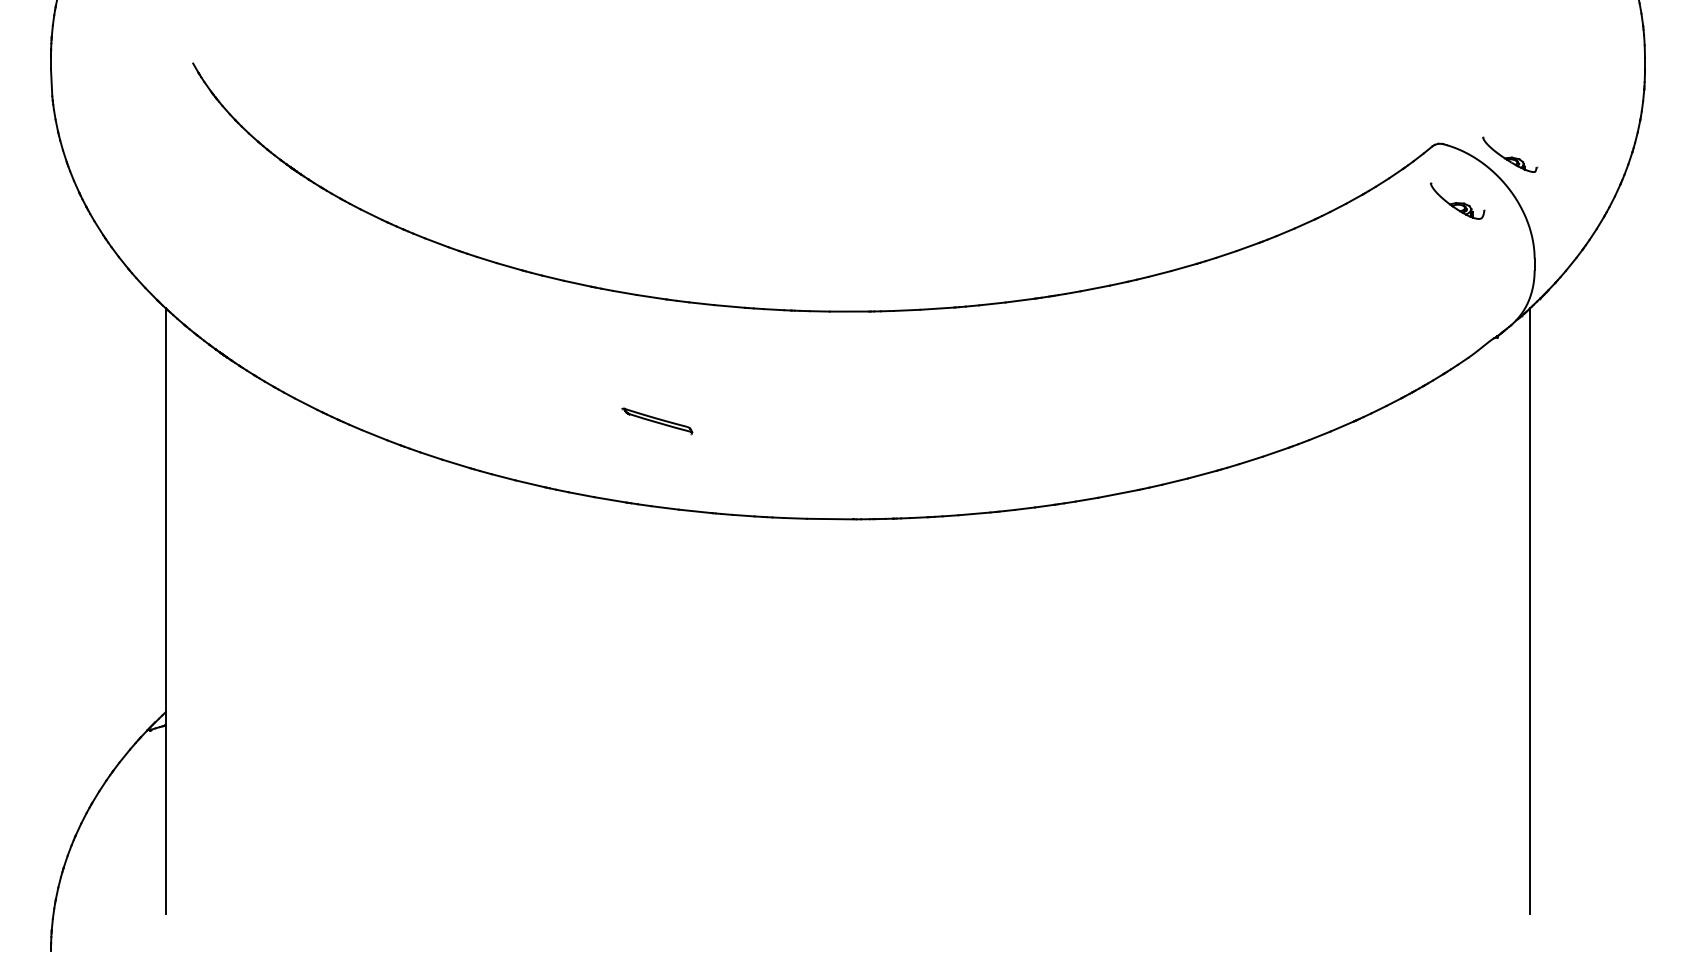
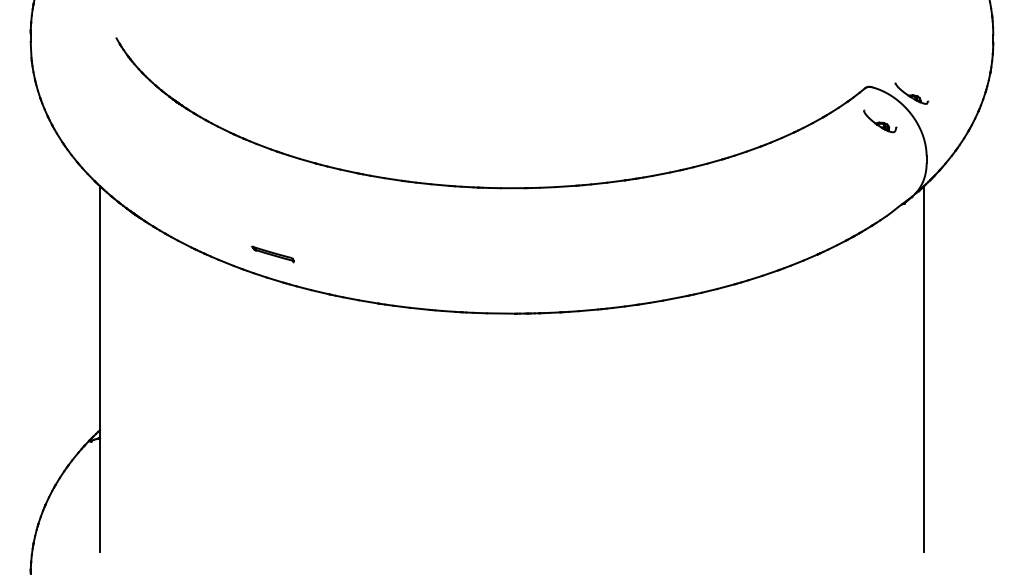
part: (656, 421) -> (272, 254), moved

